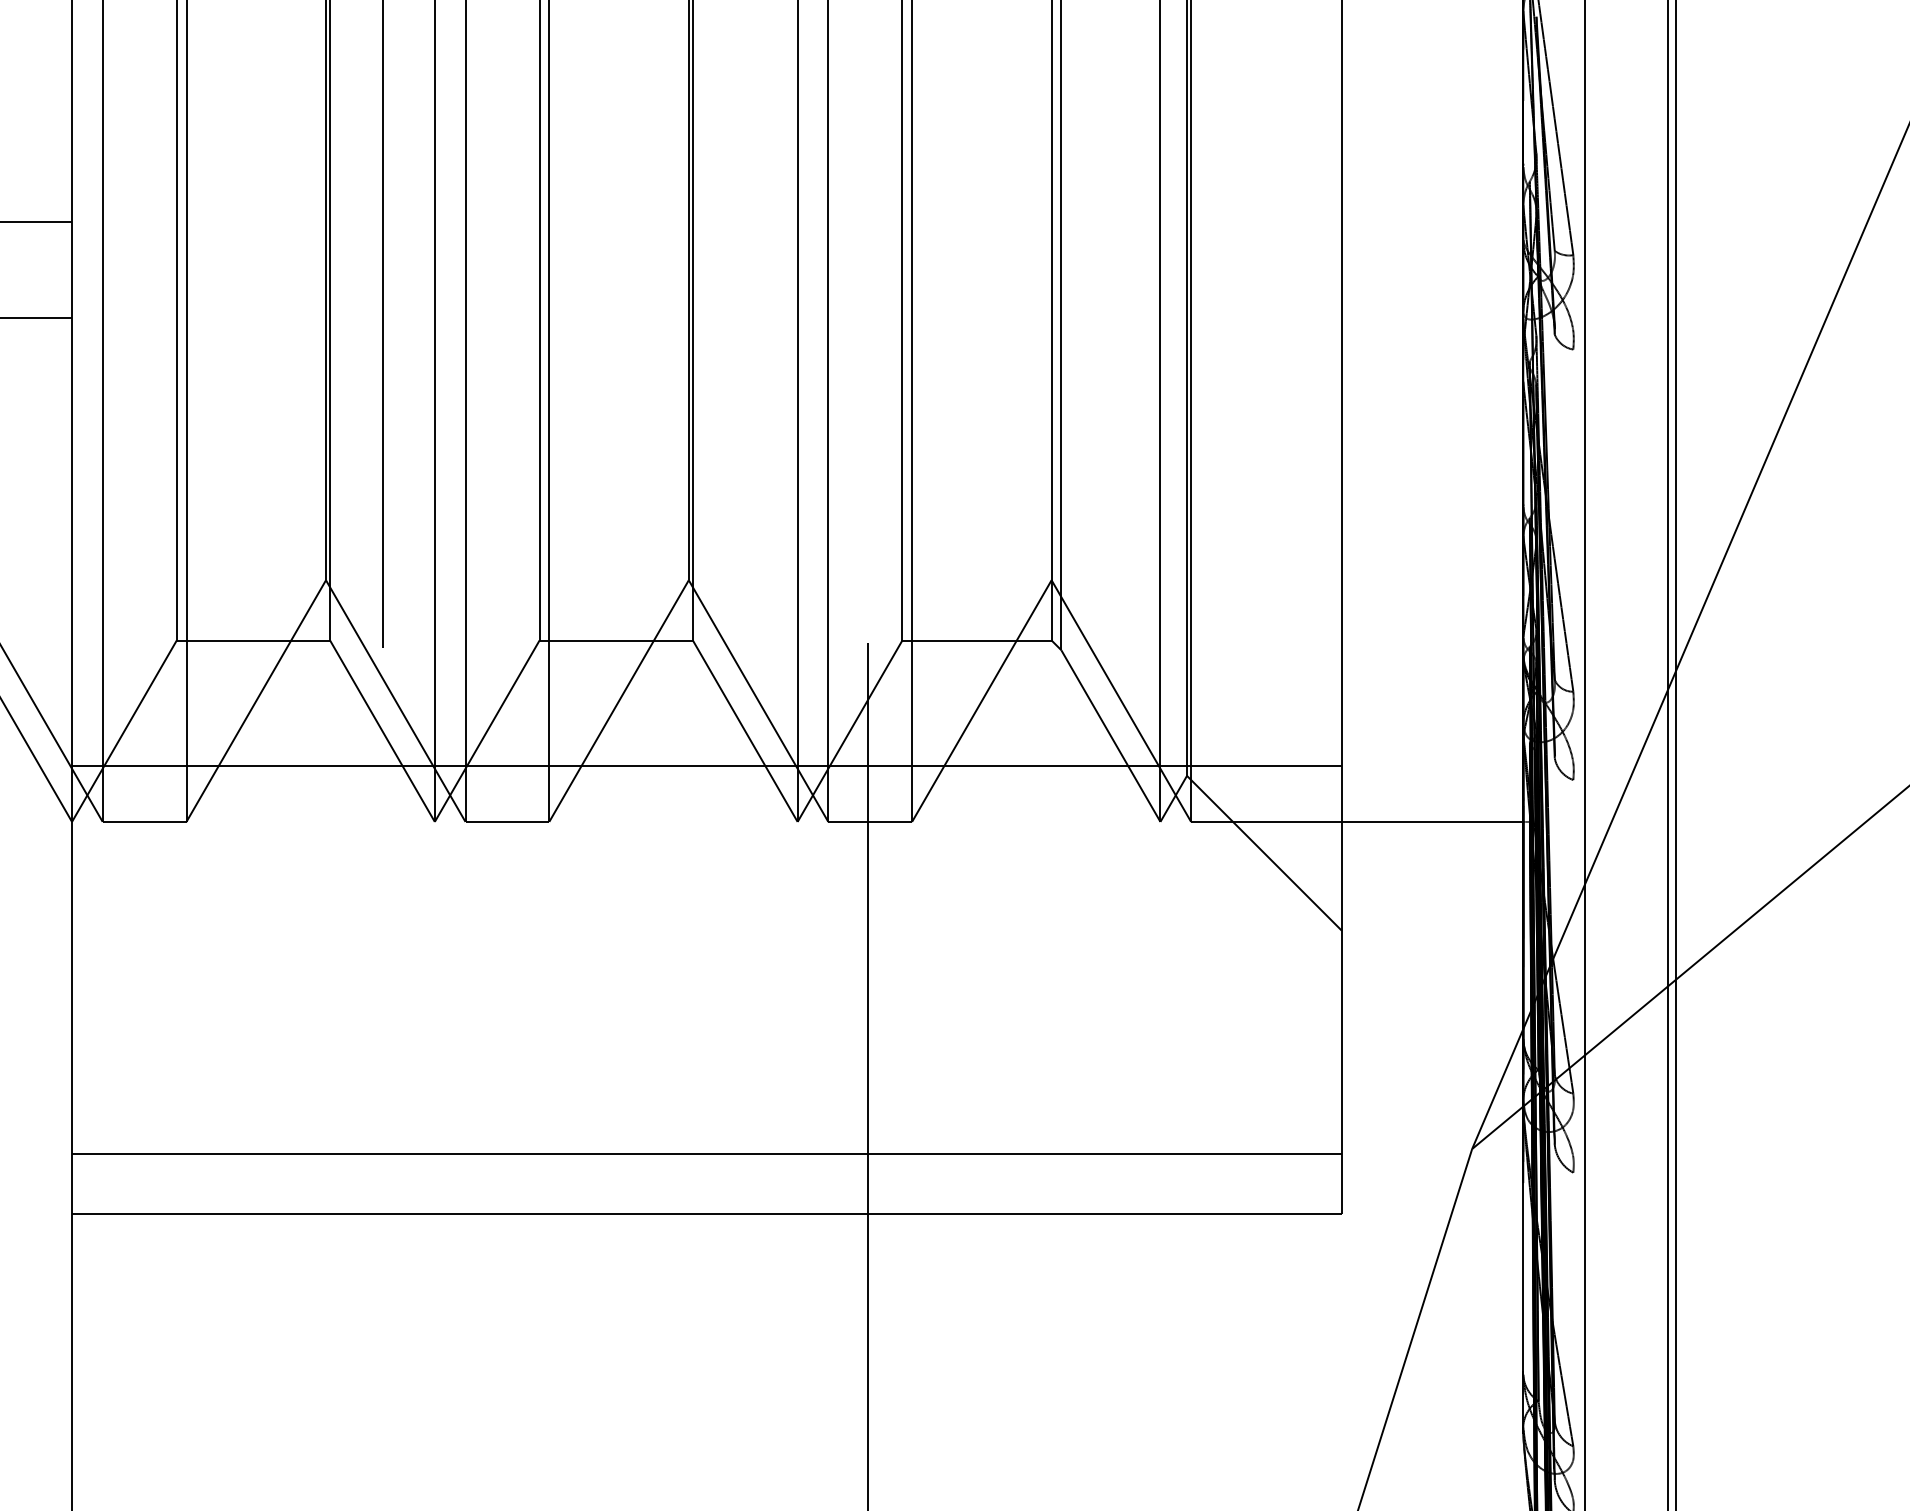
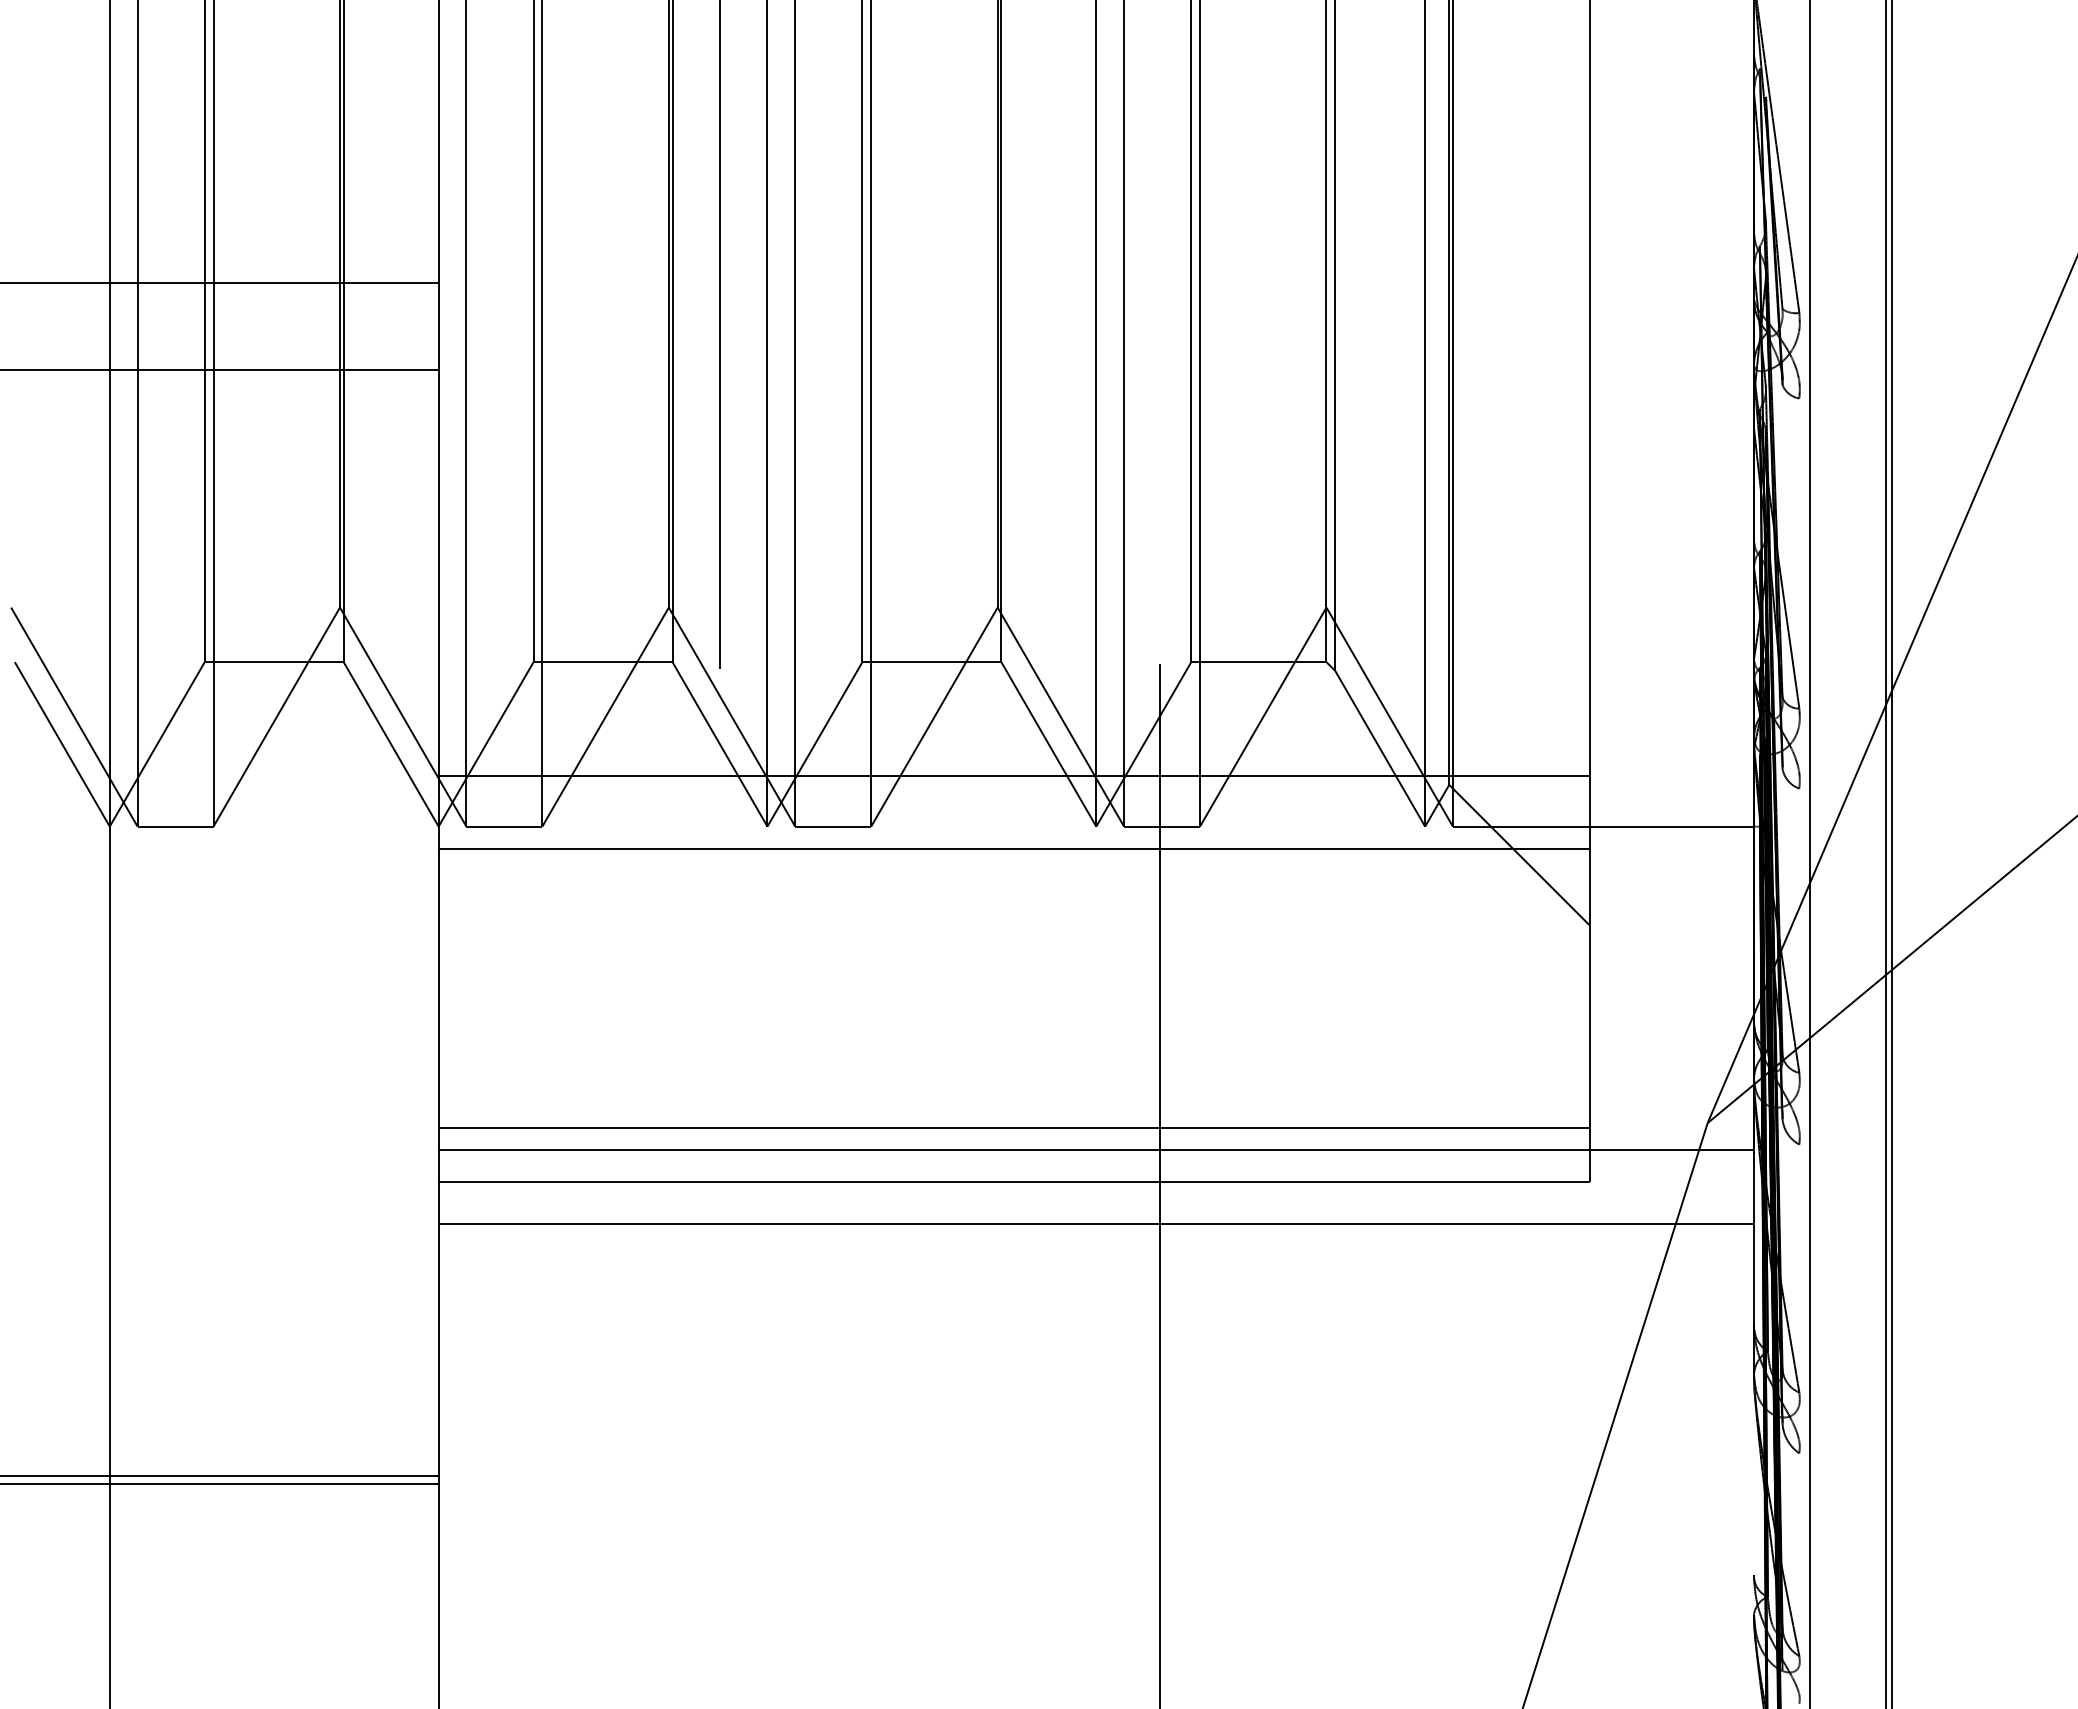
line: (706, 846) -> (1013, 848), added
line: (796, 1179) -> (1095, 1150), added
line: (796, 1260) -> (1095, 1224), added

